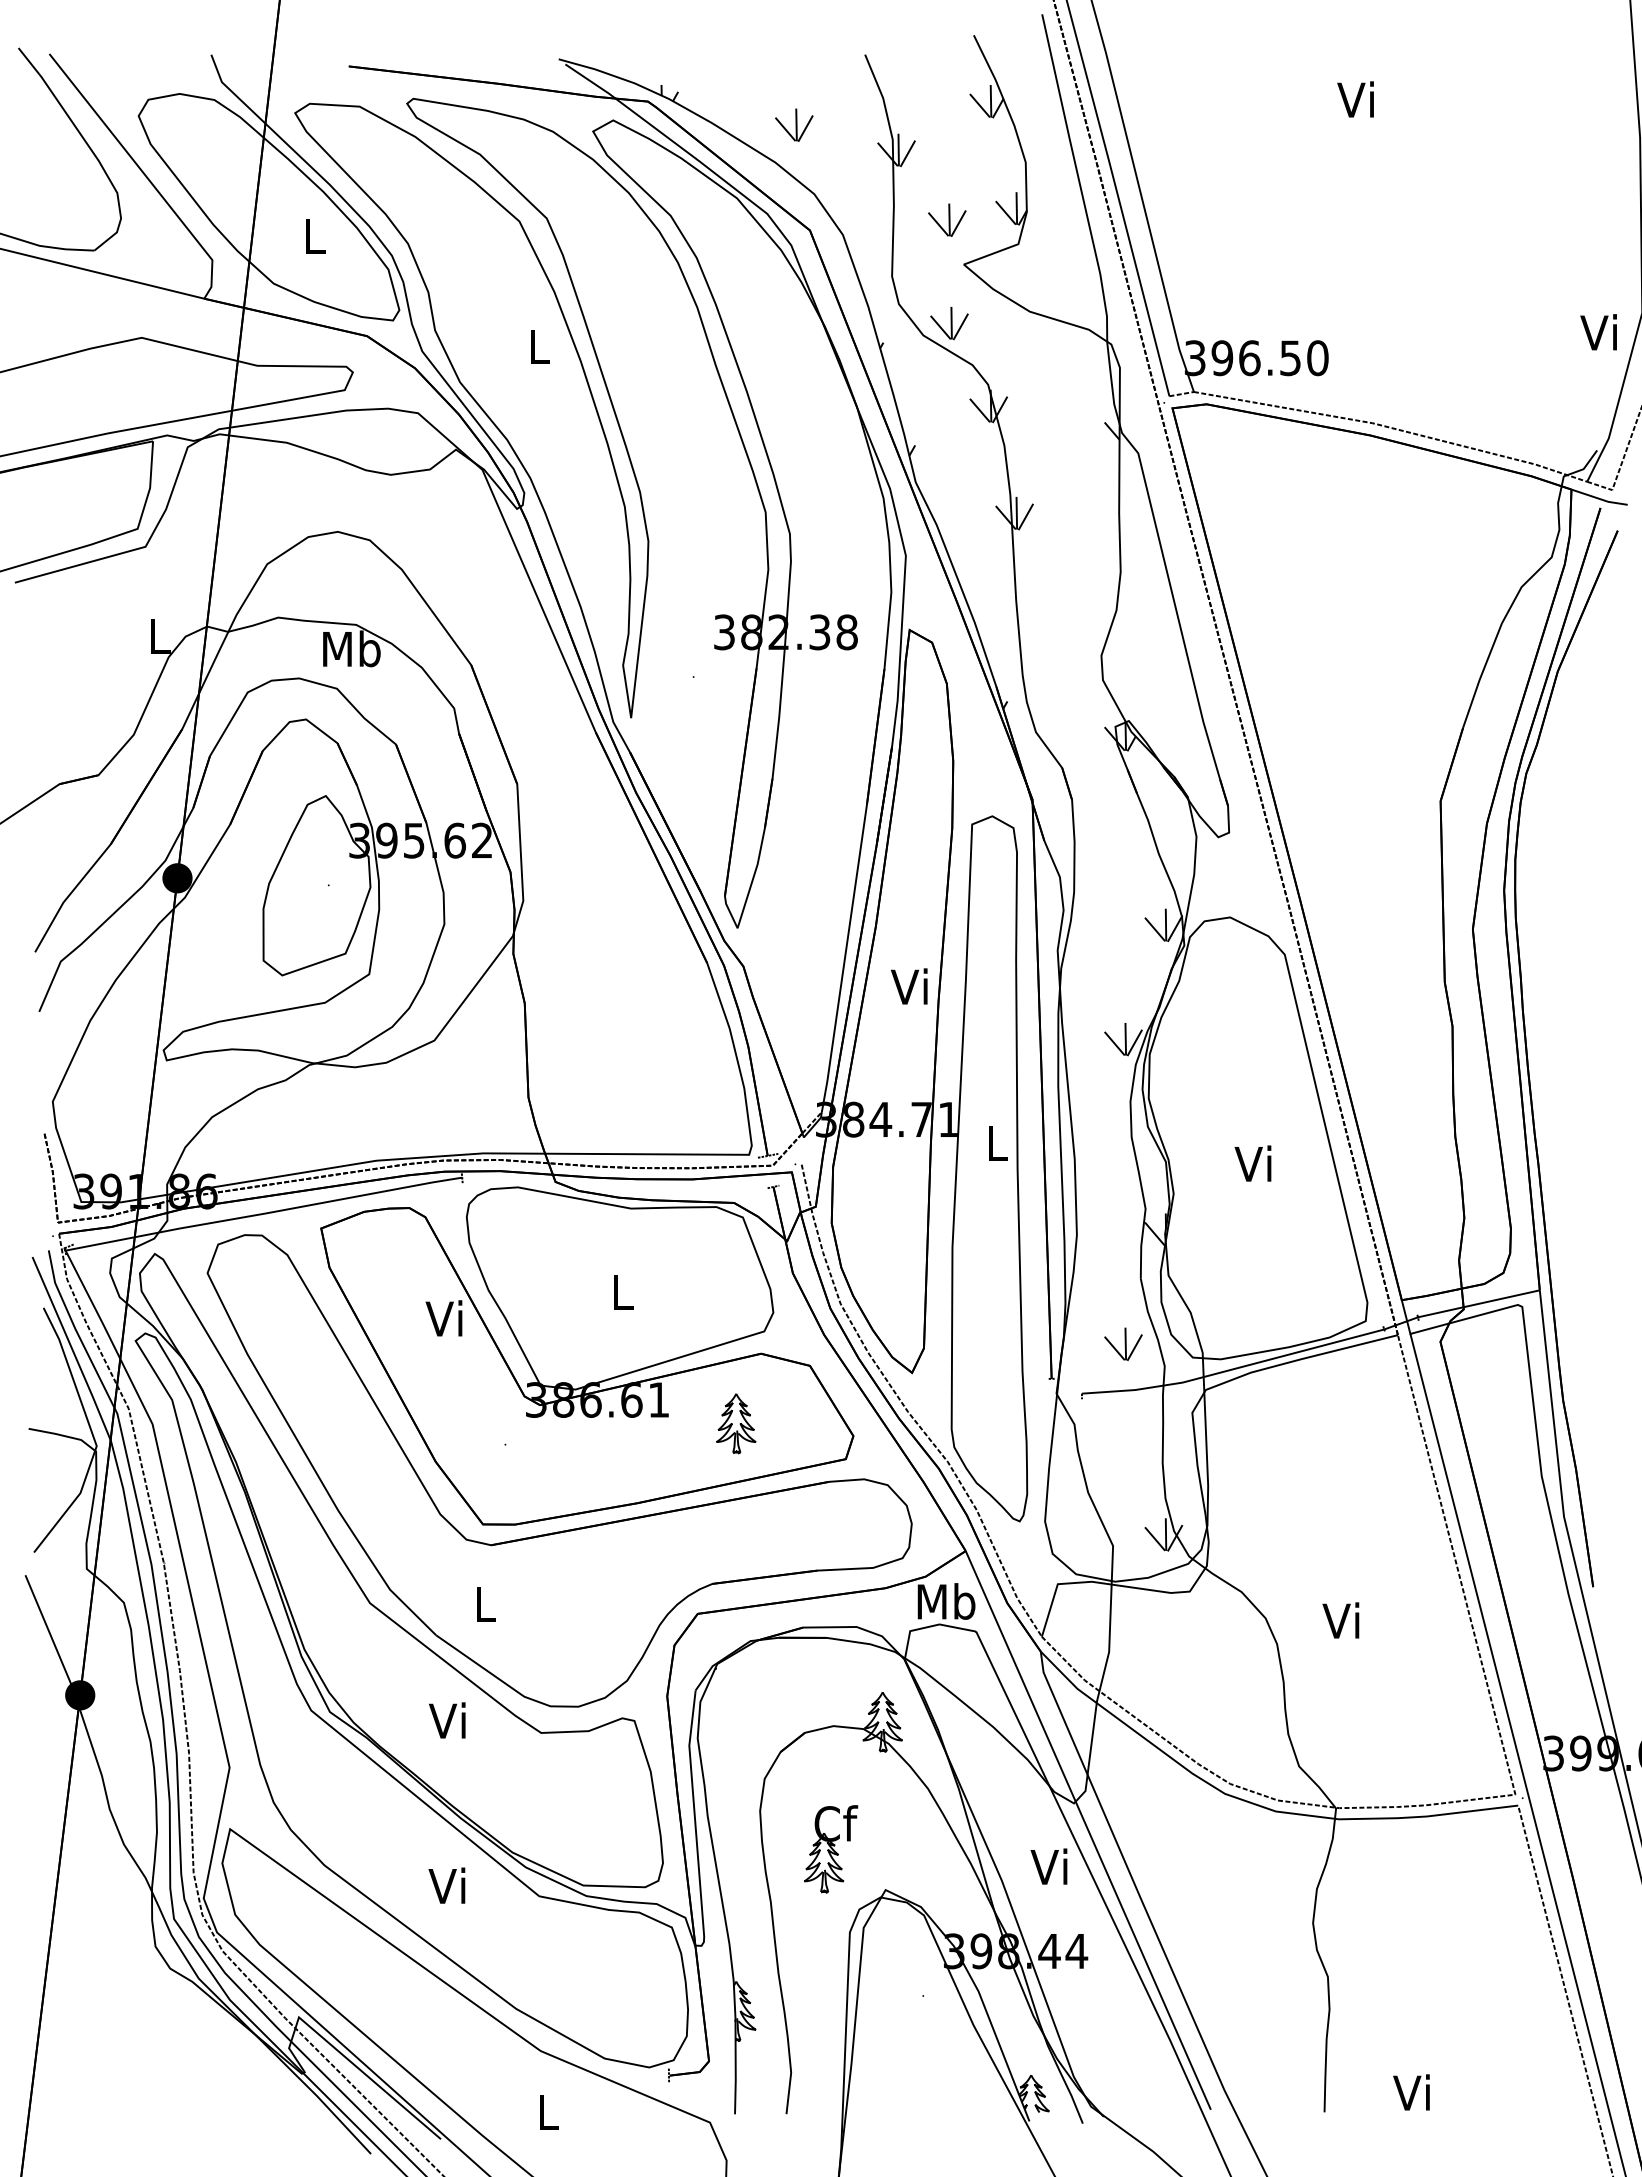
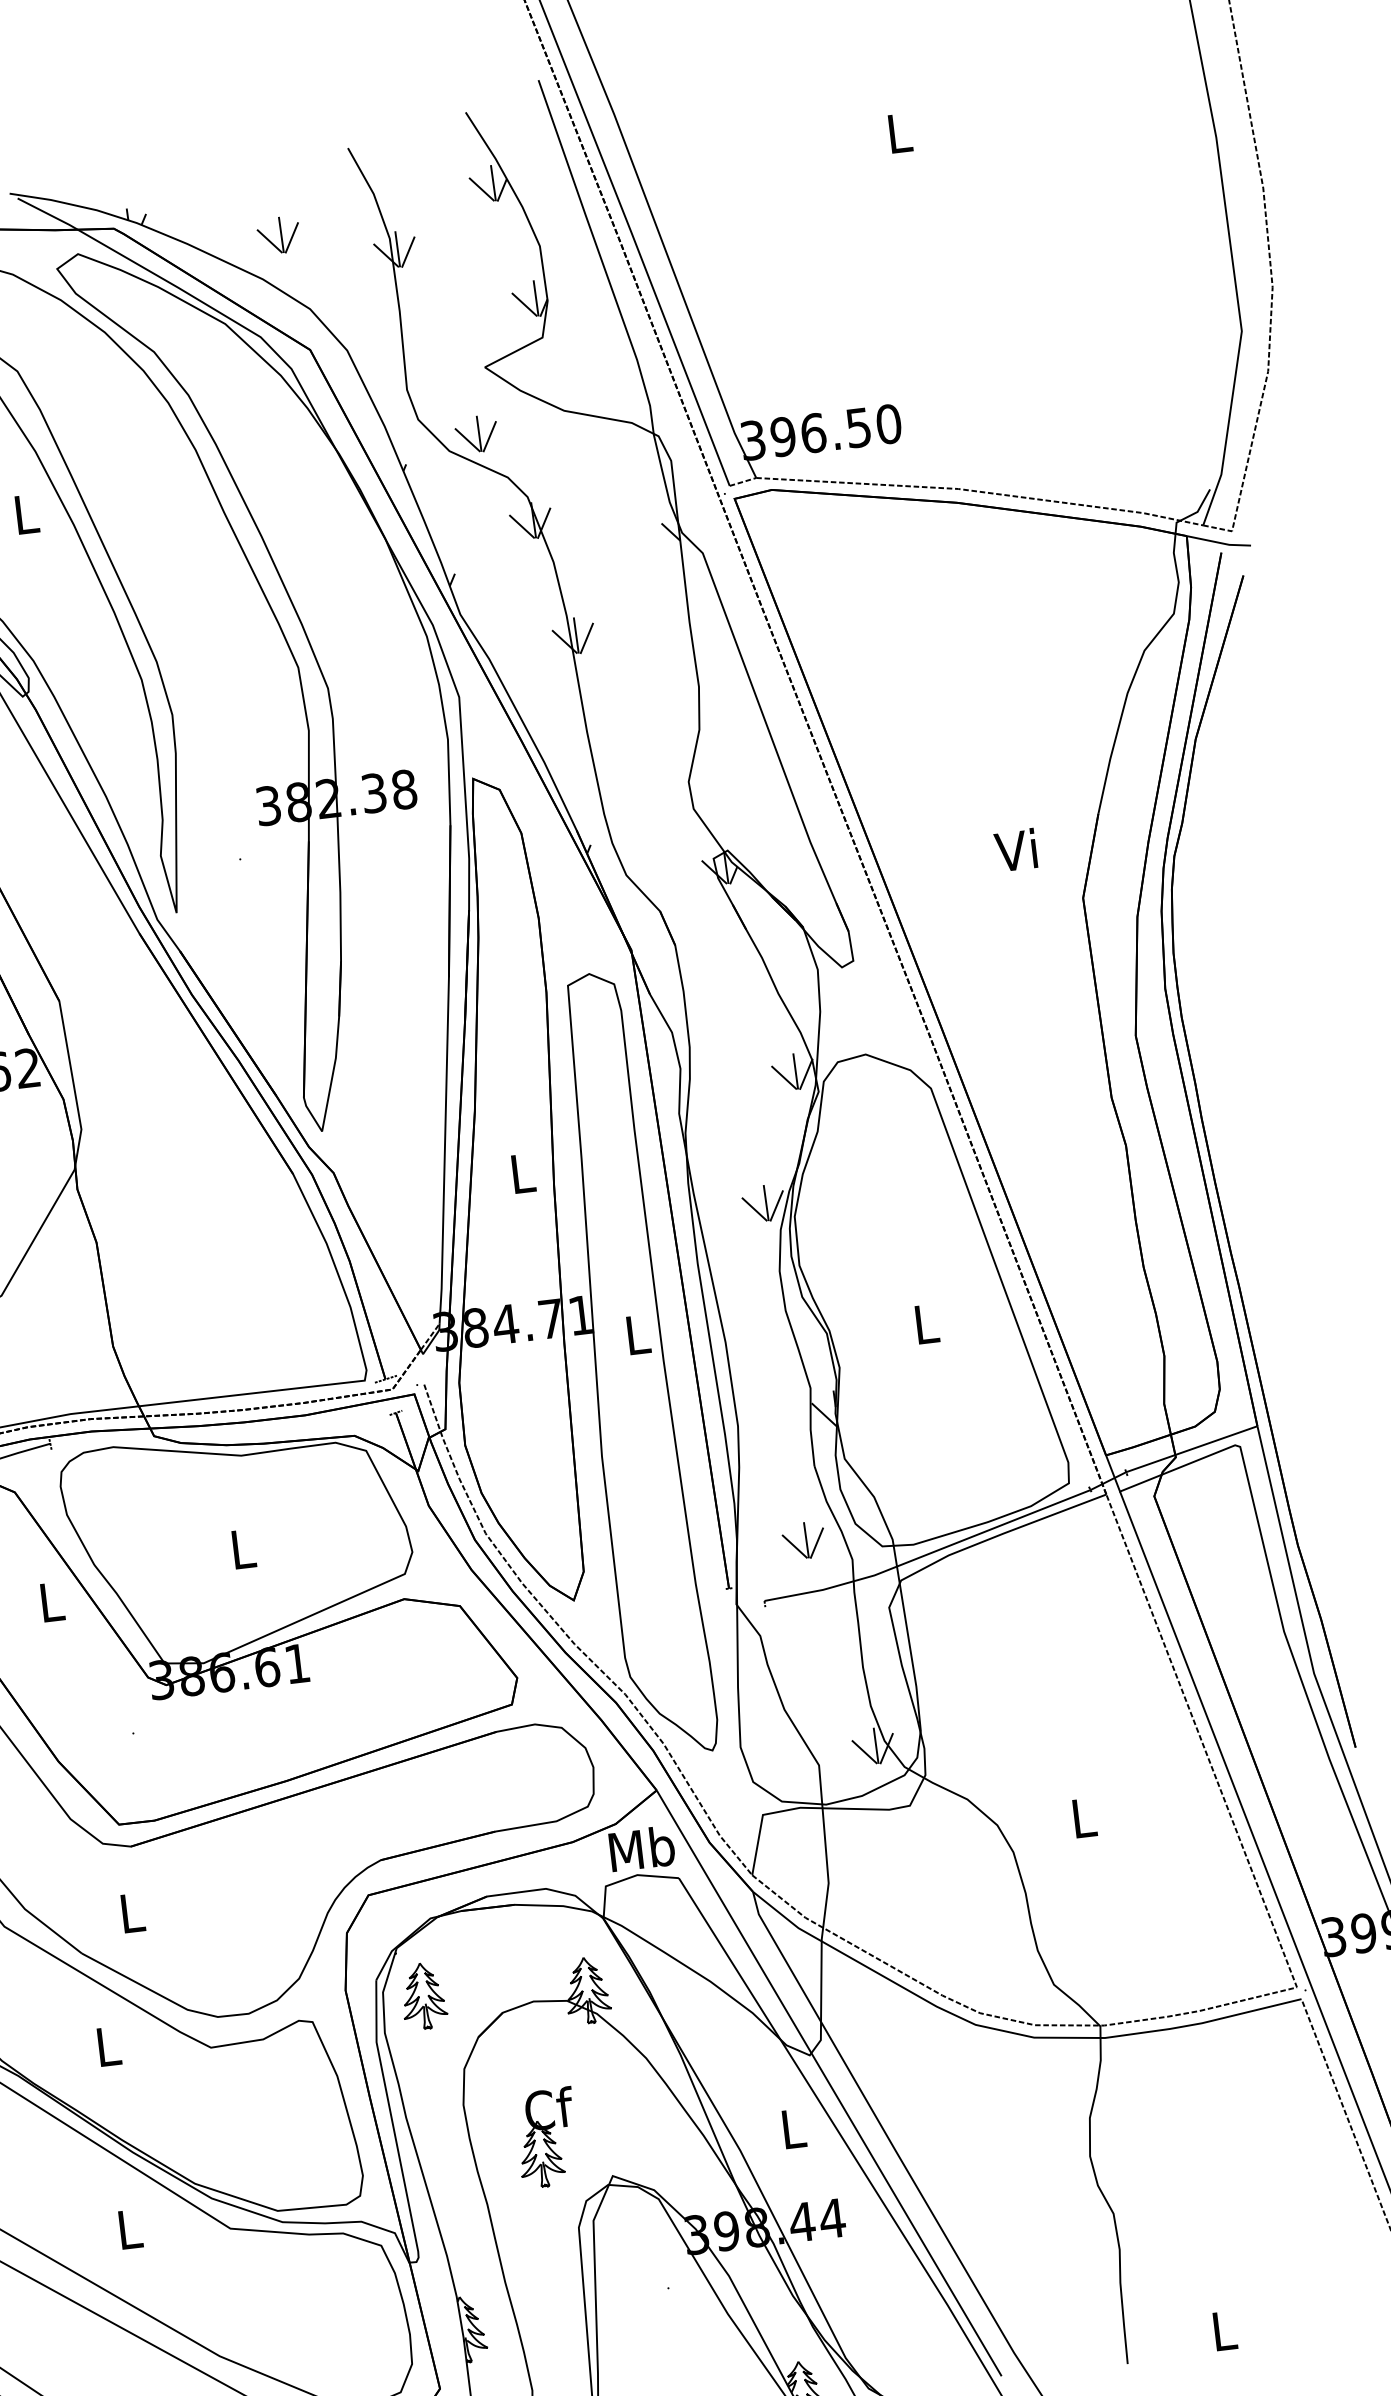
text: (1355, 99) -> (896, 133), Vi -> L
part: (947, 219) -> (460, 319), removed
text: (1598, 332) -> (1015, 850), moved
text: (909, 986) -> (520, 1173), Vi -> L
text: (1252, 1163) -> (922, 1323), Vi -> L
text: (443, 1318) -> (48, 1602), Vi -> L
part: (736, 1423) -> (423, 1995), moved
text: (1340, 1620) -> (1080, 1817), Vi -> L
text: (447, 1720) -> (105, 2046), Vi -> L
text: (1048, 1866) -> (789, 2128), Vi -> L
text: (446, 1885) -> (126, 2228), Vi -> L
text: (1411, 2092) -> (1221, 2330), Vi -> L

